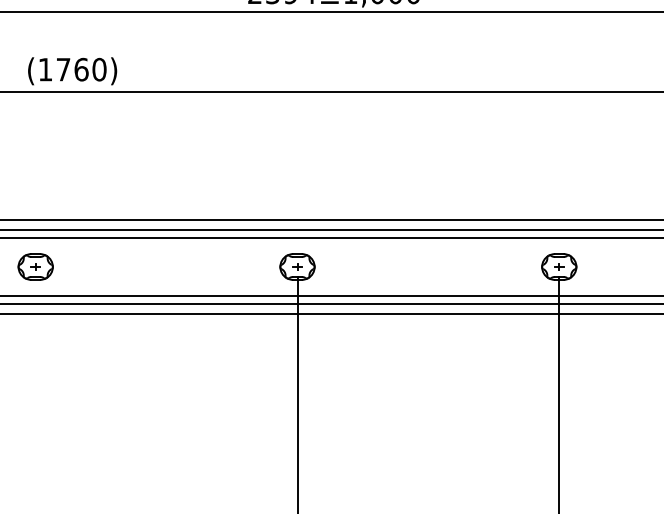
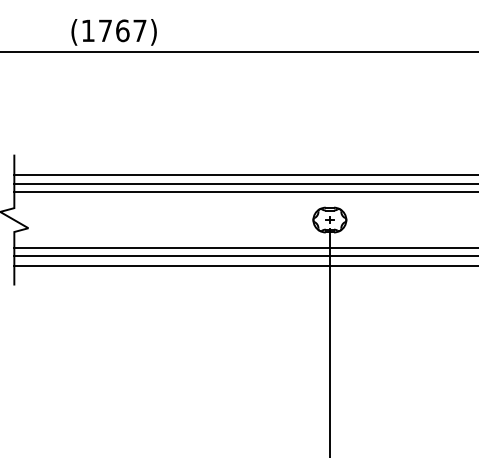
text: (99, 69) -> (139, 30), (1760) -> (1767)
part: (35, 266) -> (78, 219), removed

